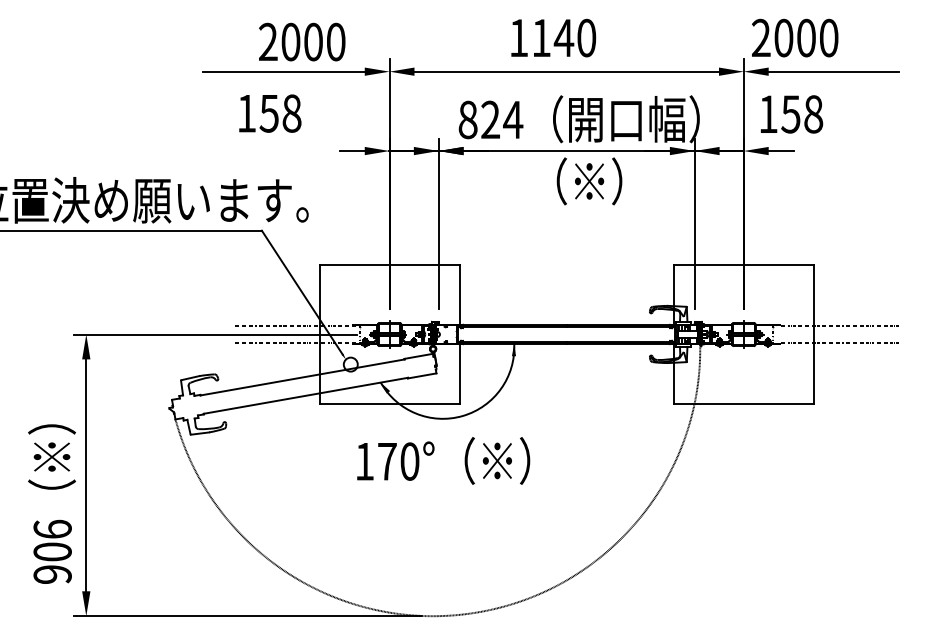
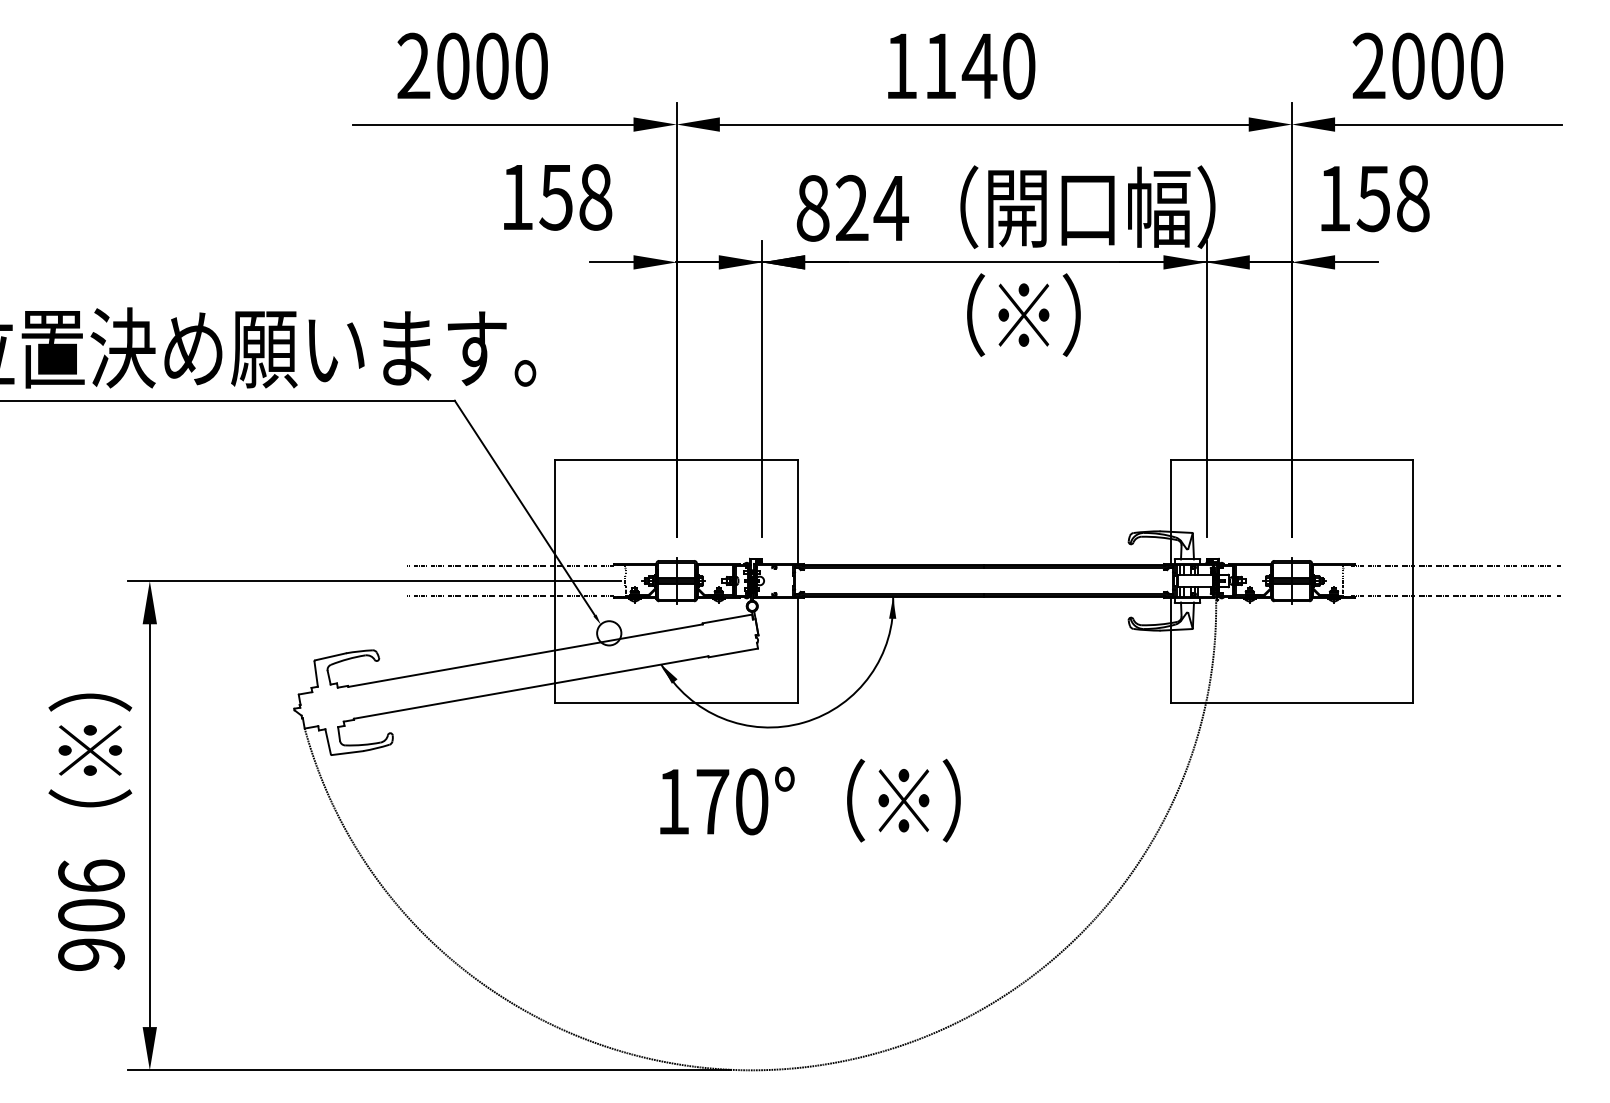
text: (795, 37) -> (1428, 65), moved
text: (302, 41) -> (473, 65), moved
text: (270, 113) -> (558, 197), moved
text: (443, 460) -> (810, 799), moved
text: (51, 503) -> (89, 831), moved

